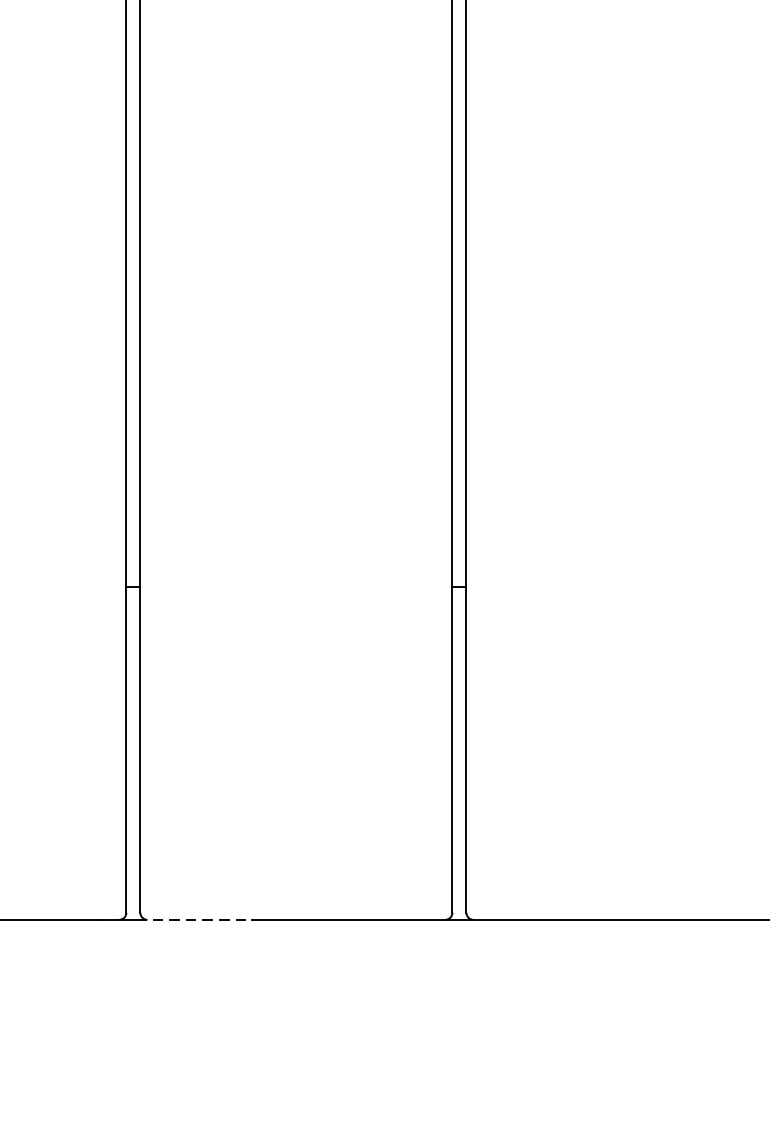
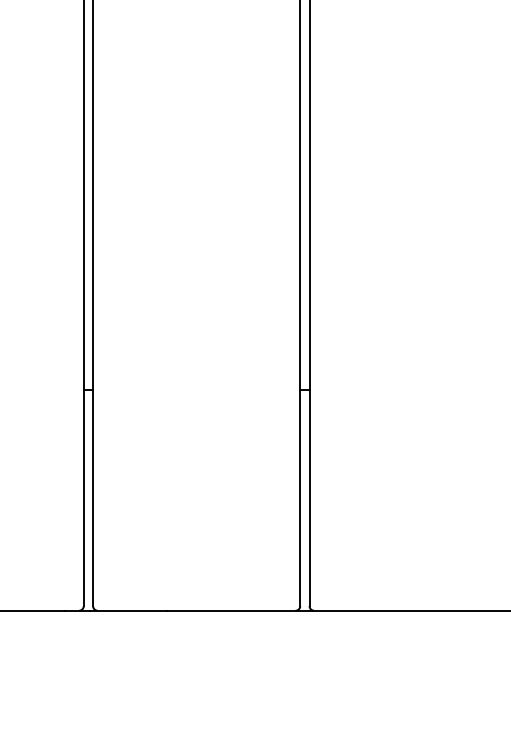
line: (195, 919) -> (129, 610), dashed -> solid

